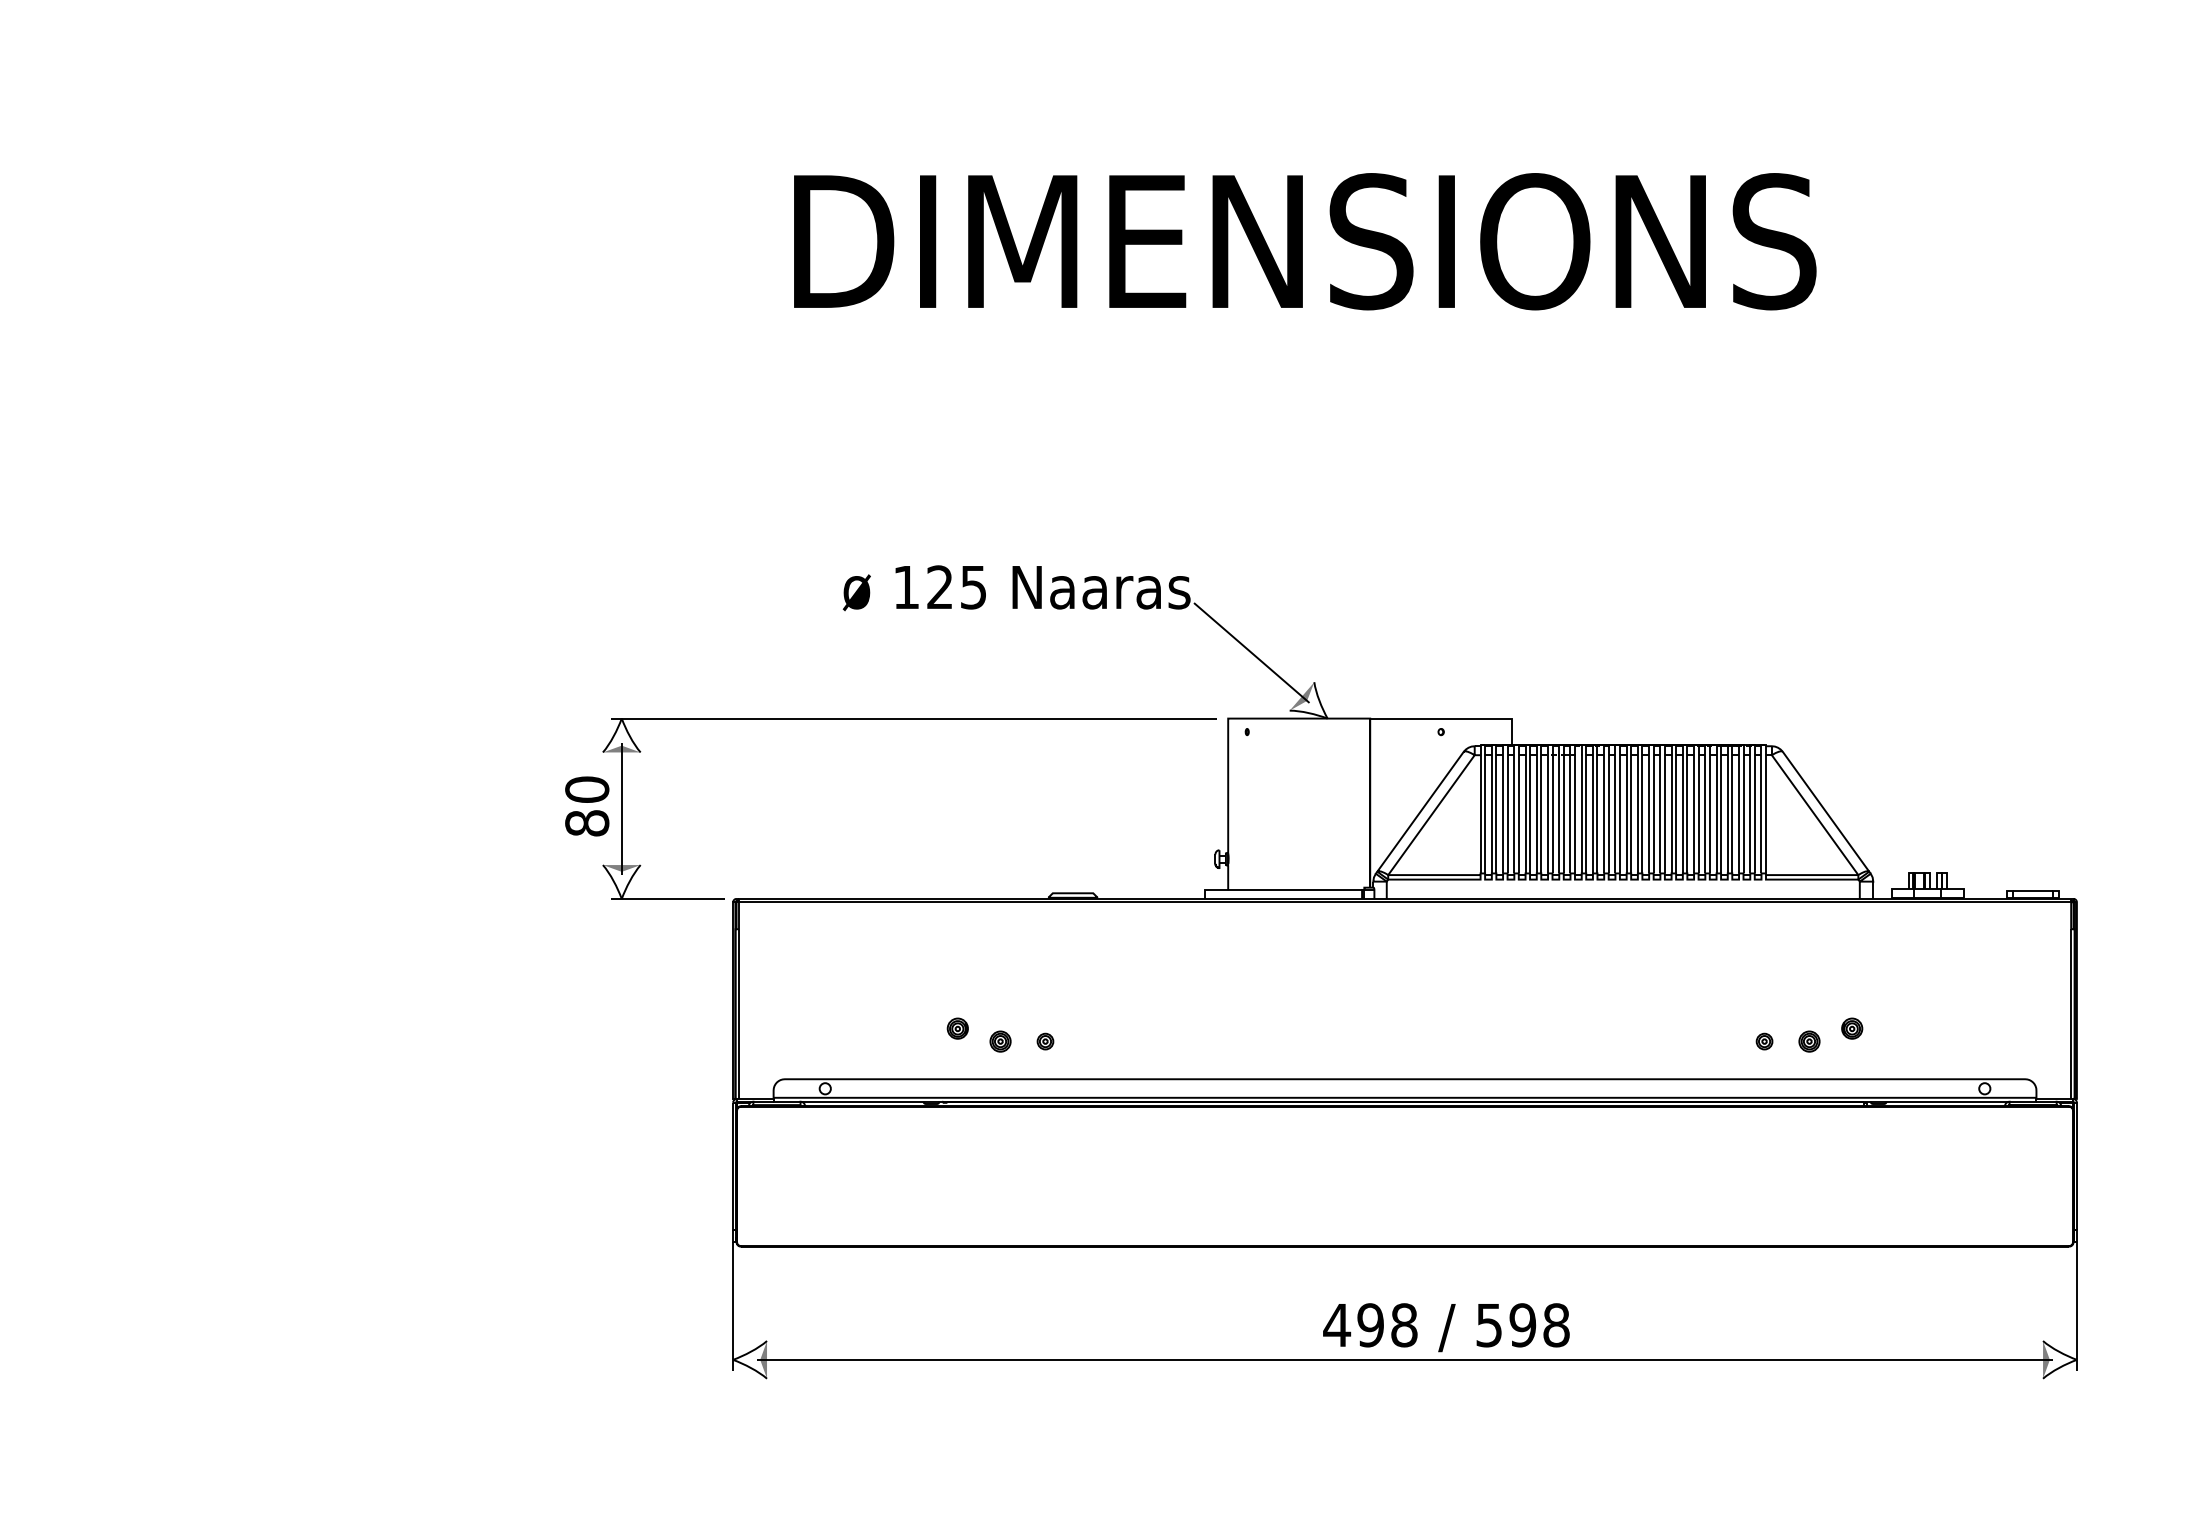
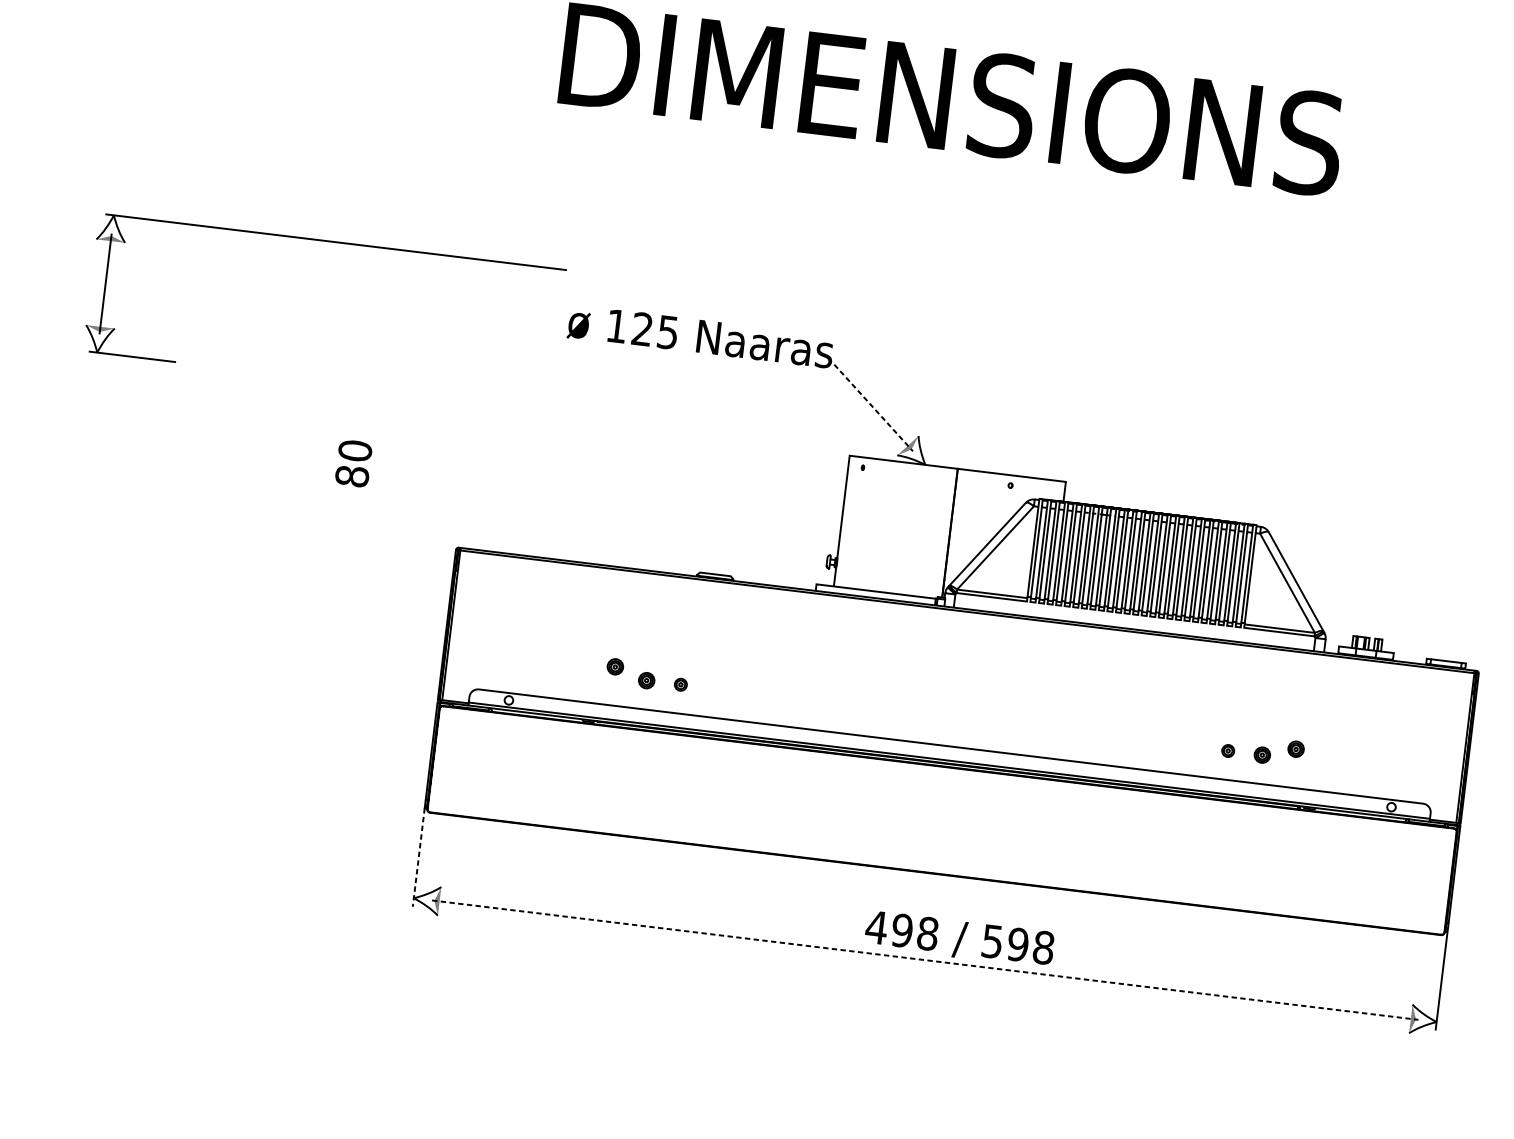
line: (1252, 653) -> (874, 408), solid -> dashed
part: (909, 719) -> (332, 242), moved
line: (733, 1306) -> (419, 857), solid -> dashed
line: (1405, 1359) -> (925, 959), solid -> dashed

